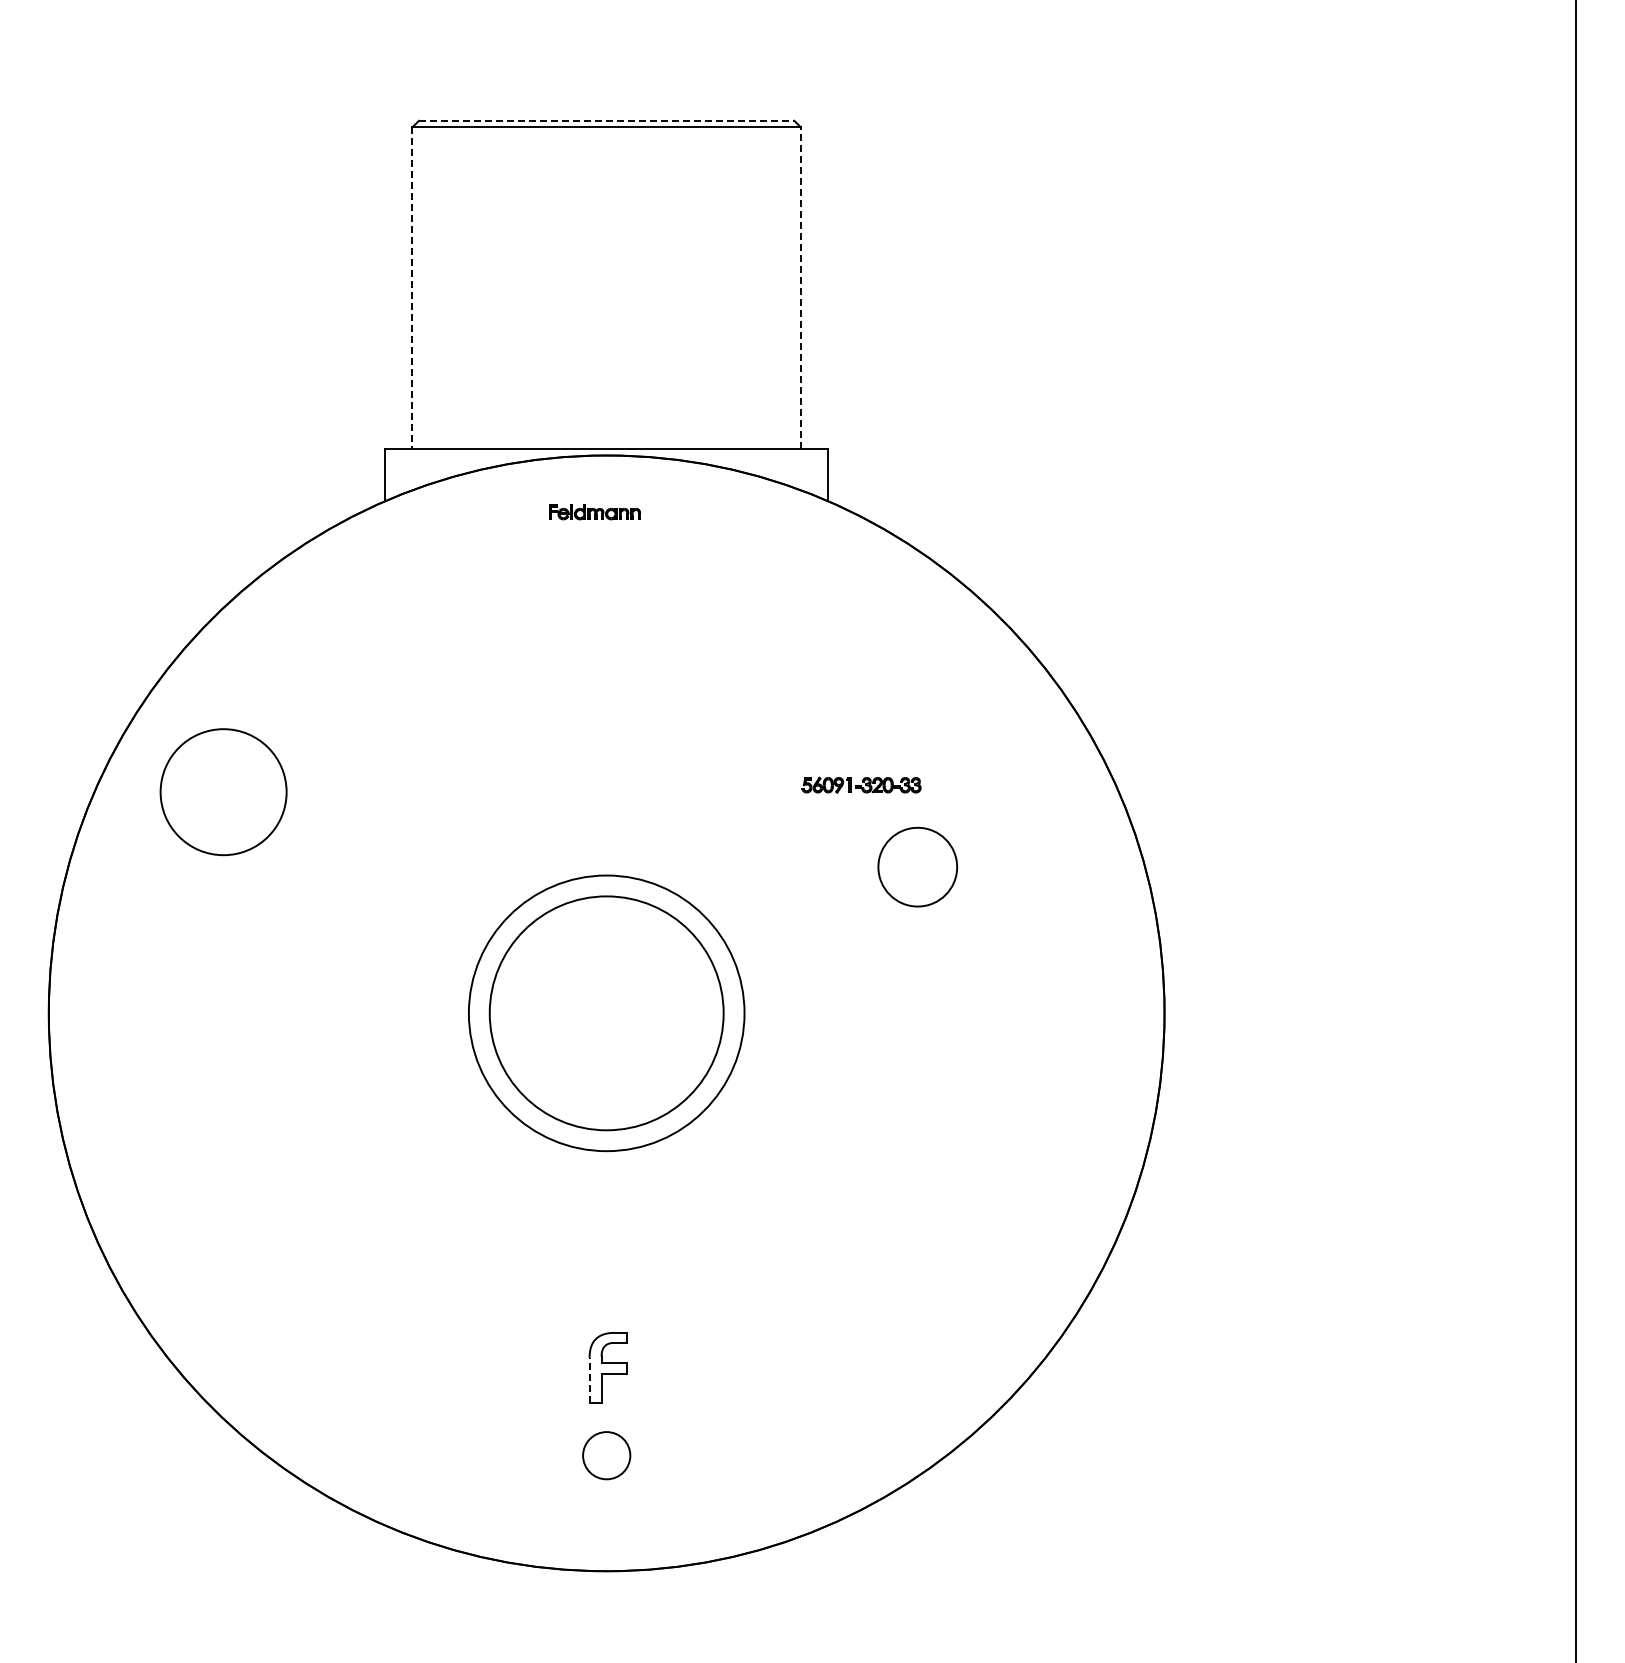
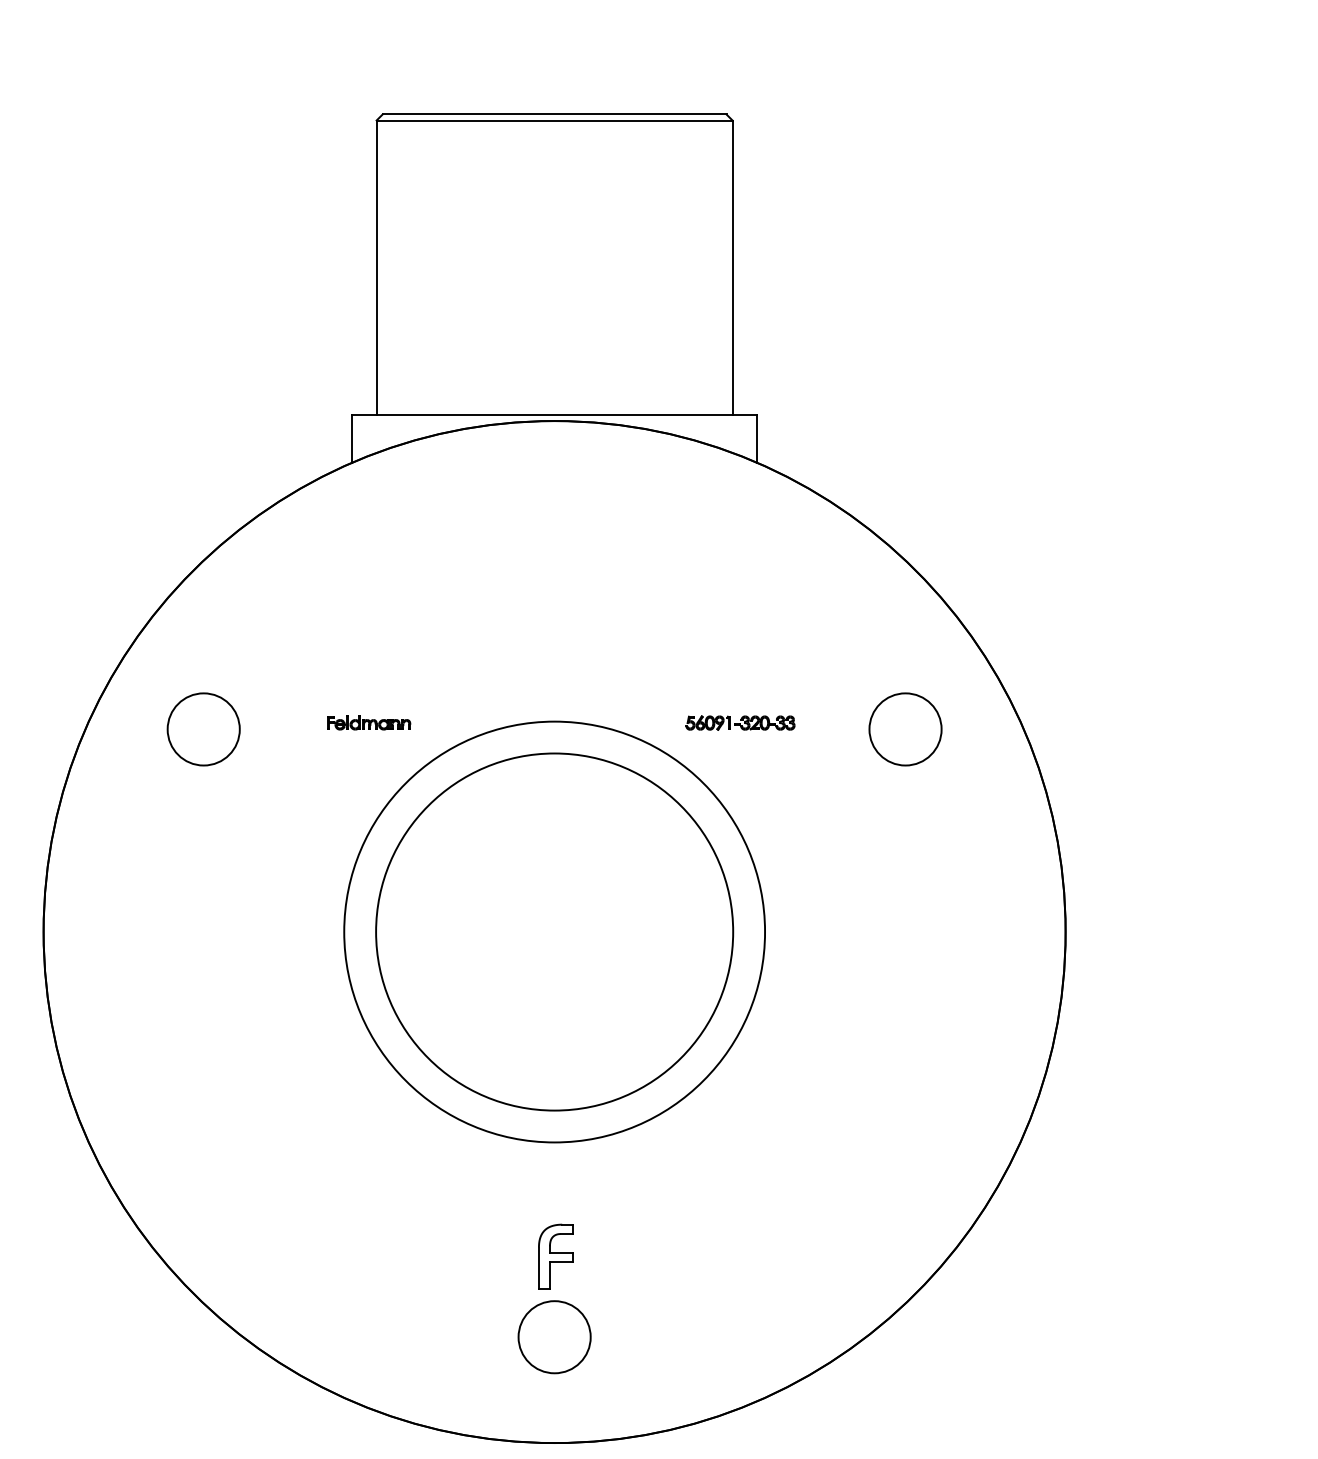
line: (606, 120) -> (554, 114), dashed -> solid
line: (412, 288) -> (376, 268), dashed -> solid
line: (800, 288) -> (732, 268), dashed -> solid
part: (595, 512) -> (369, 723), moved
part: (861, 784) -> (740, 722), moved
circle: (223, 791) -> (203, 728), size x0.62
circle: (917, 866) -> (905, 728), moved
circle: (606, 1013) -> (554, 932), size x1.67
circle: (606, 1013) -> (554, 932), size x1.67
line: (589, 1380) -> (538, 1268), dashed -> solid
circle: (606, 1455) -> (554, 1337), size x1.67

